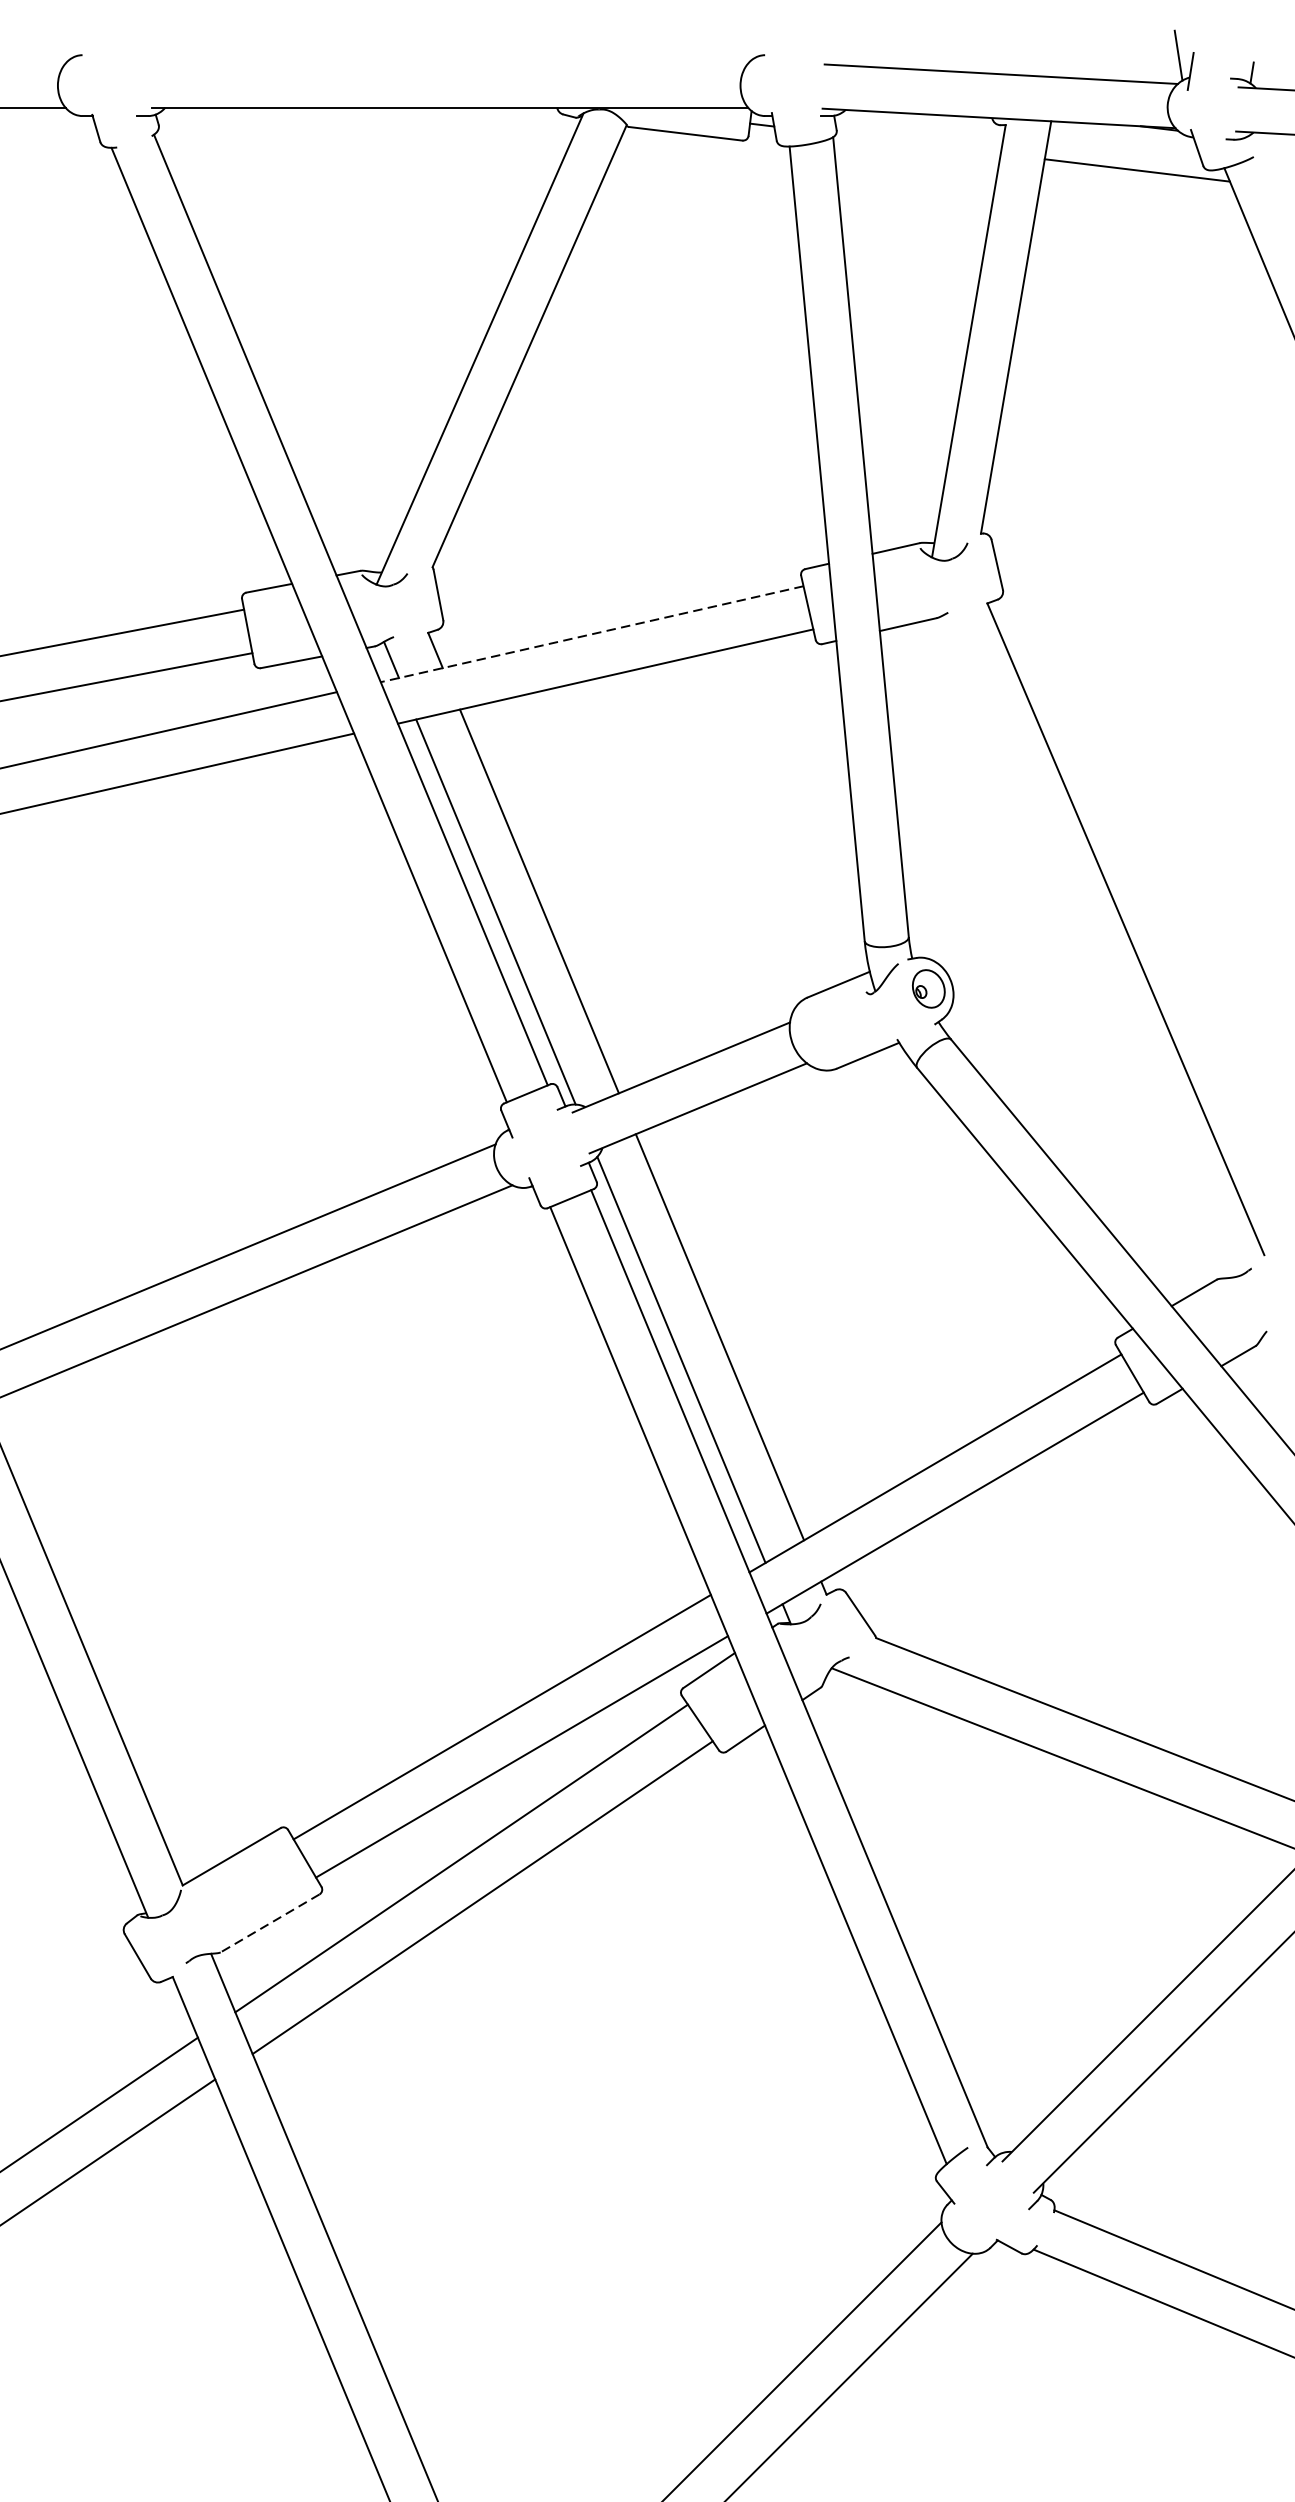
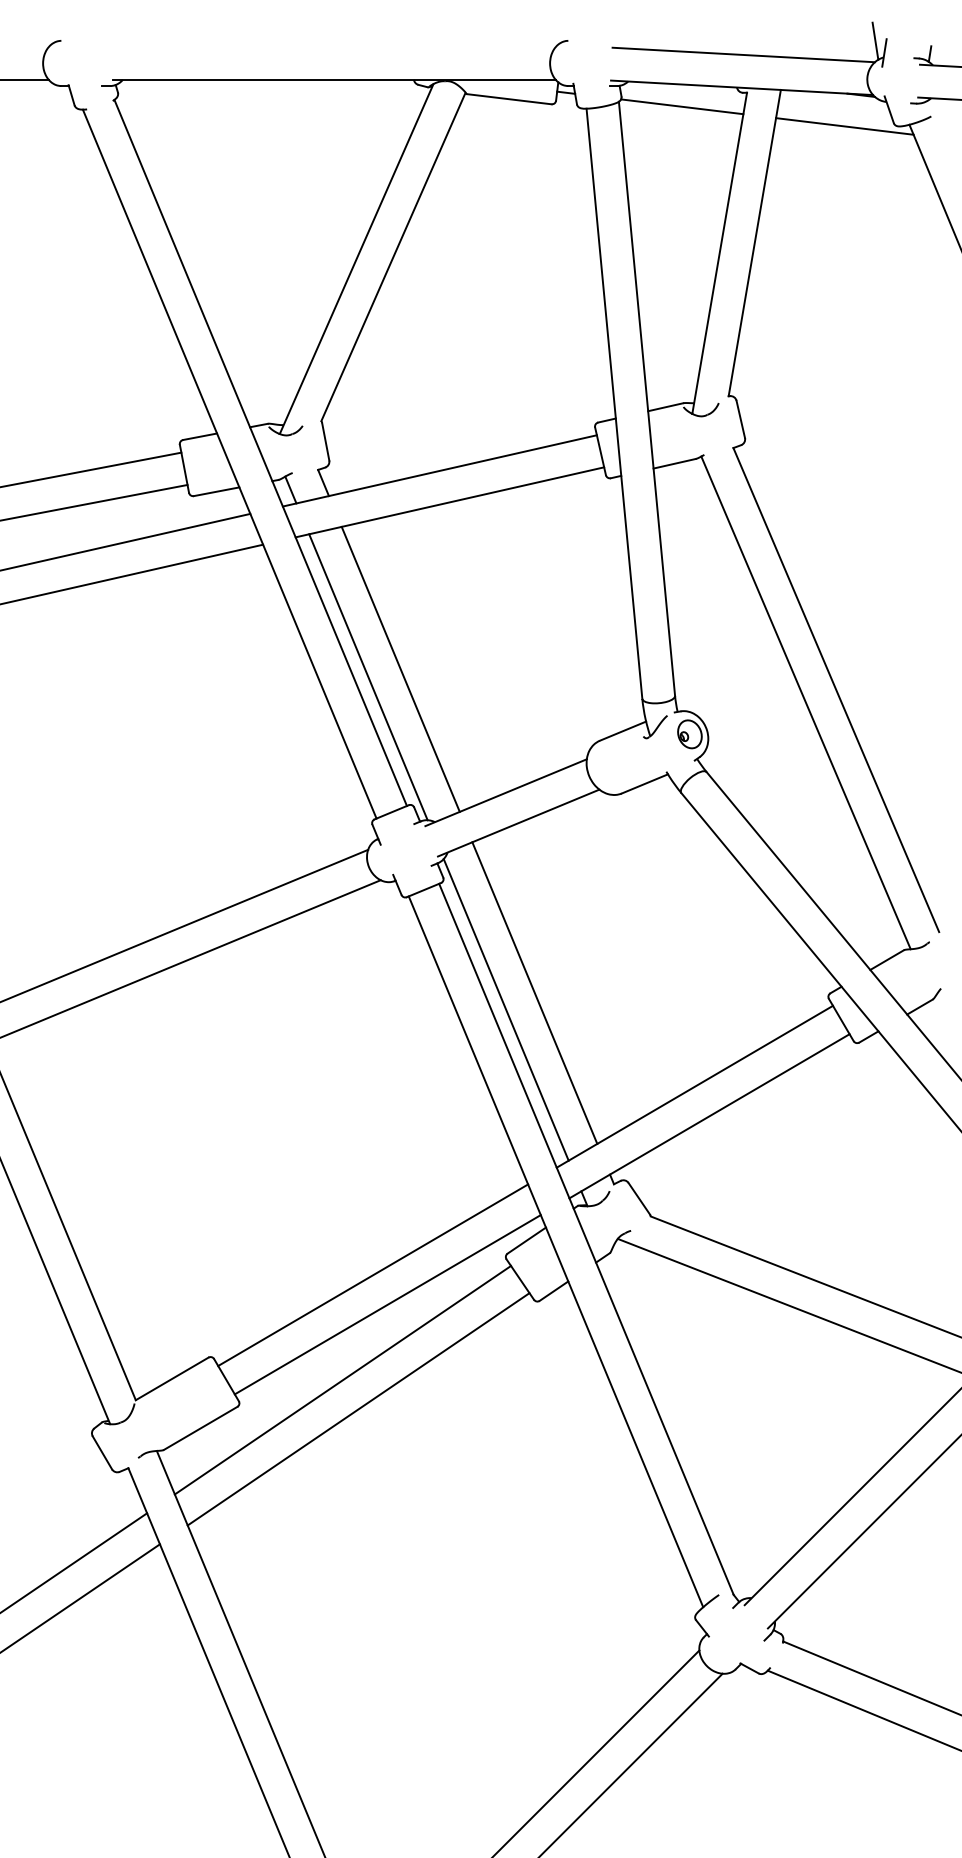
line: (918, 143) -> (682, 106), added
line: (591, 633) -> (439, 470), dashed -> solid
line: (1084, 946) -> (805, 702), added
line: (269, 1923) -> (200, 1428), dashed -> solid

